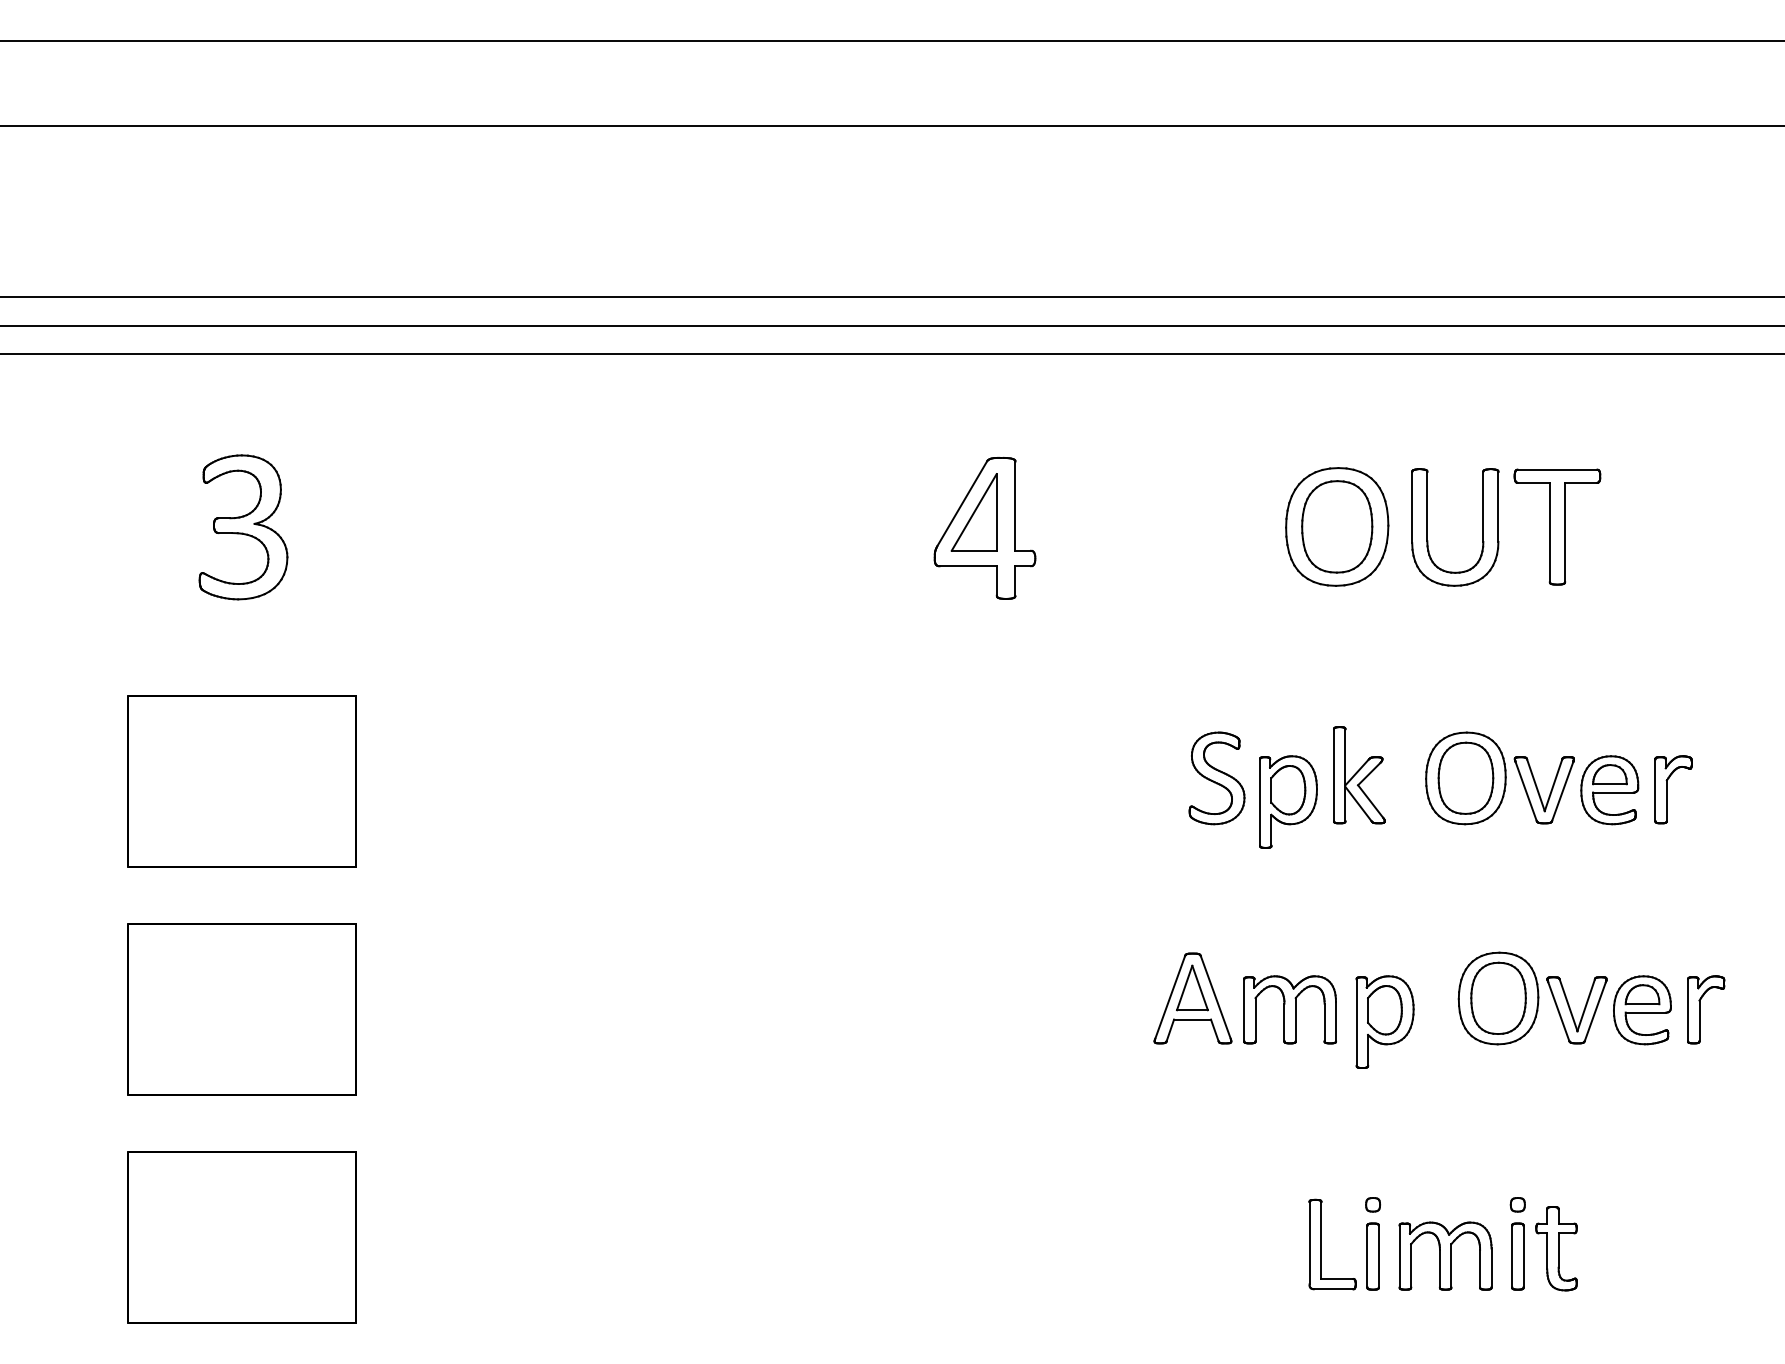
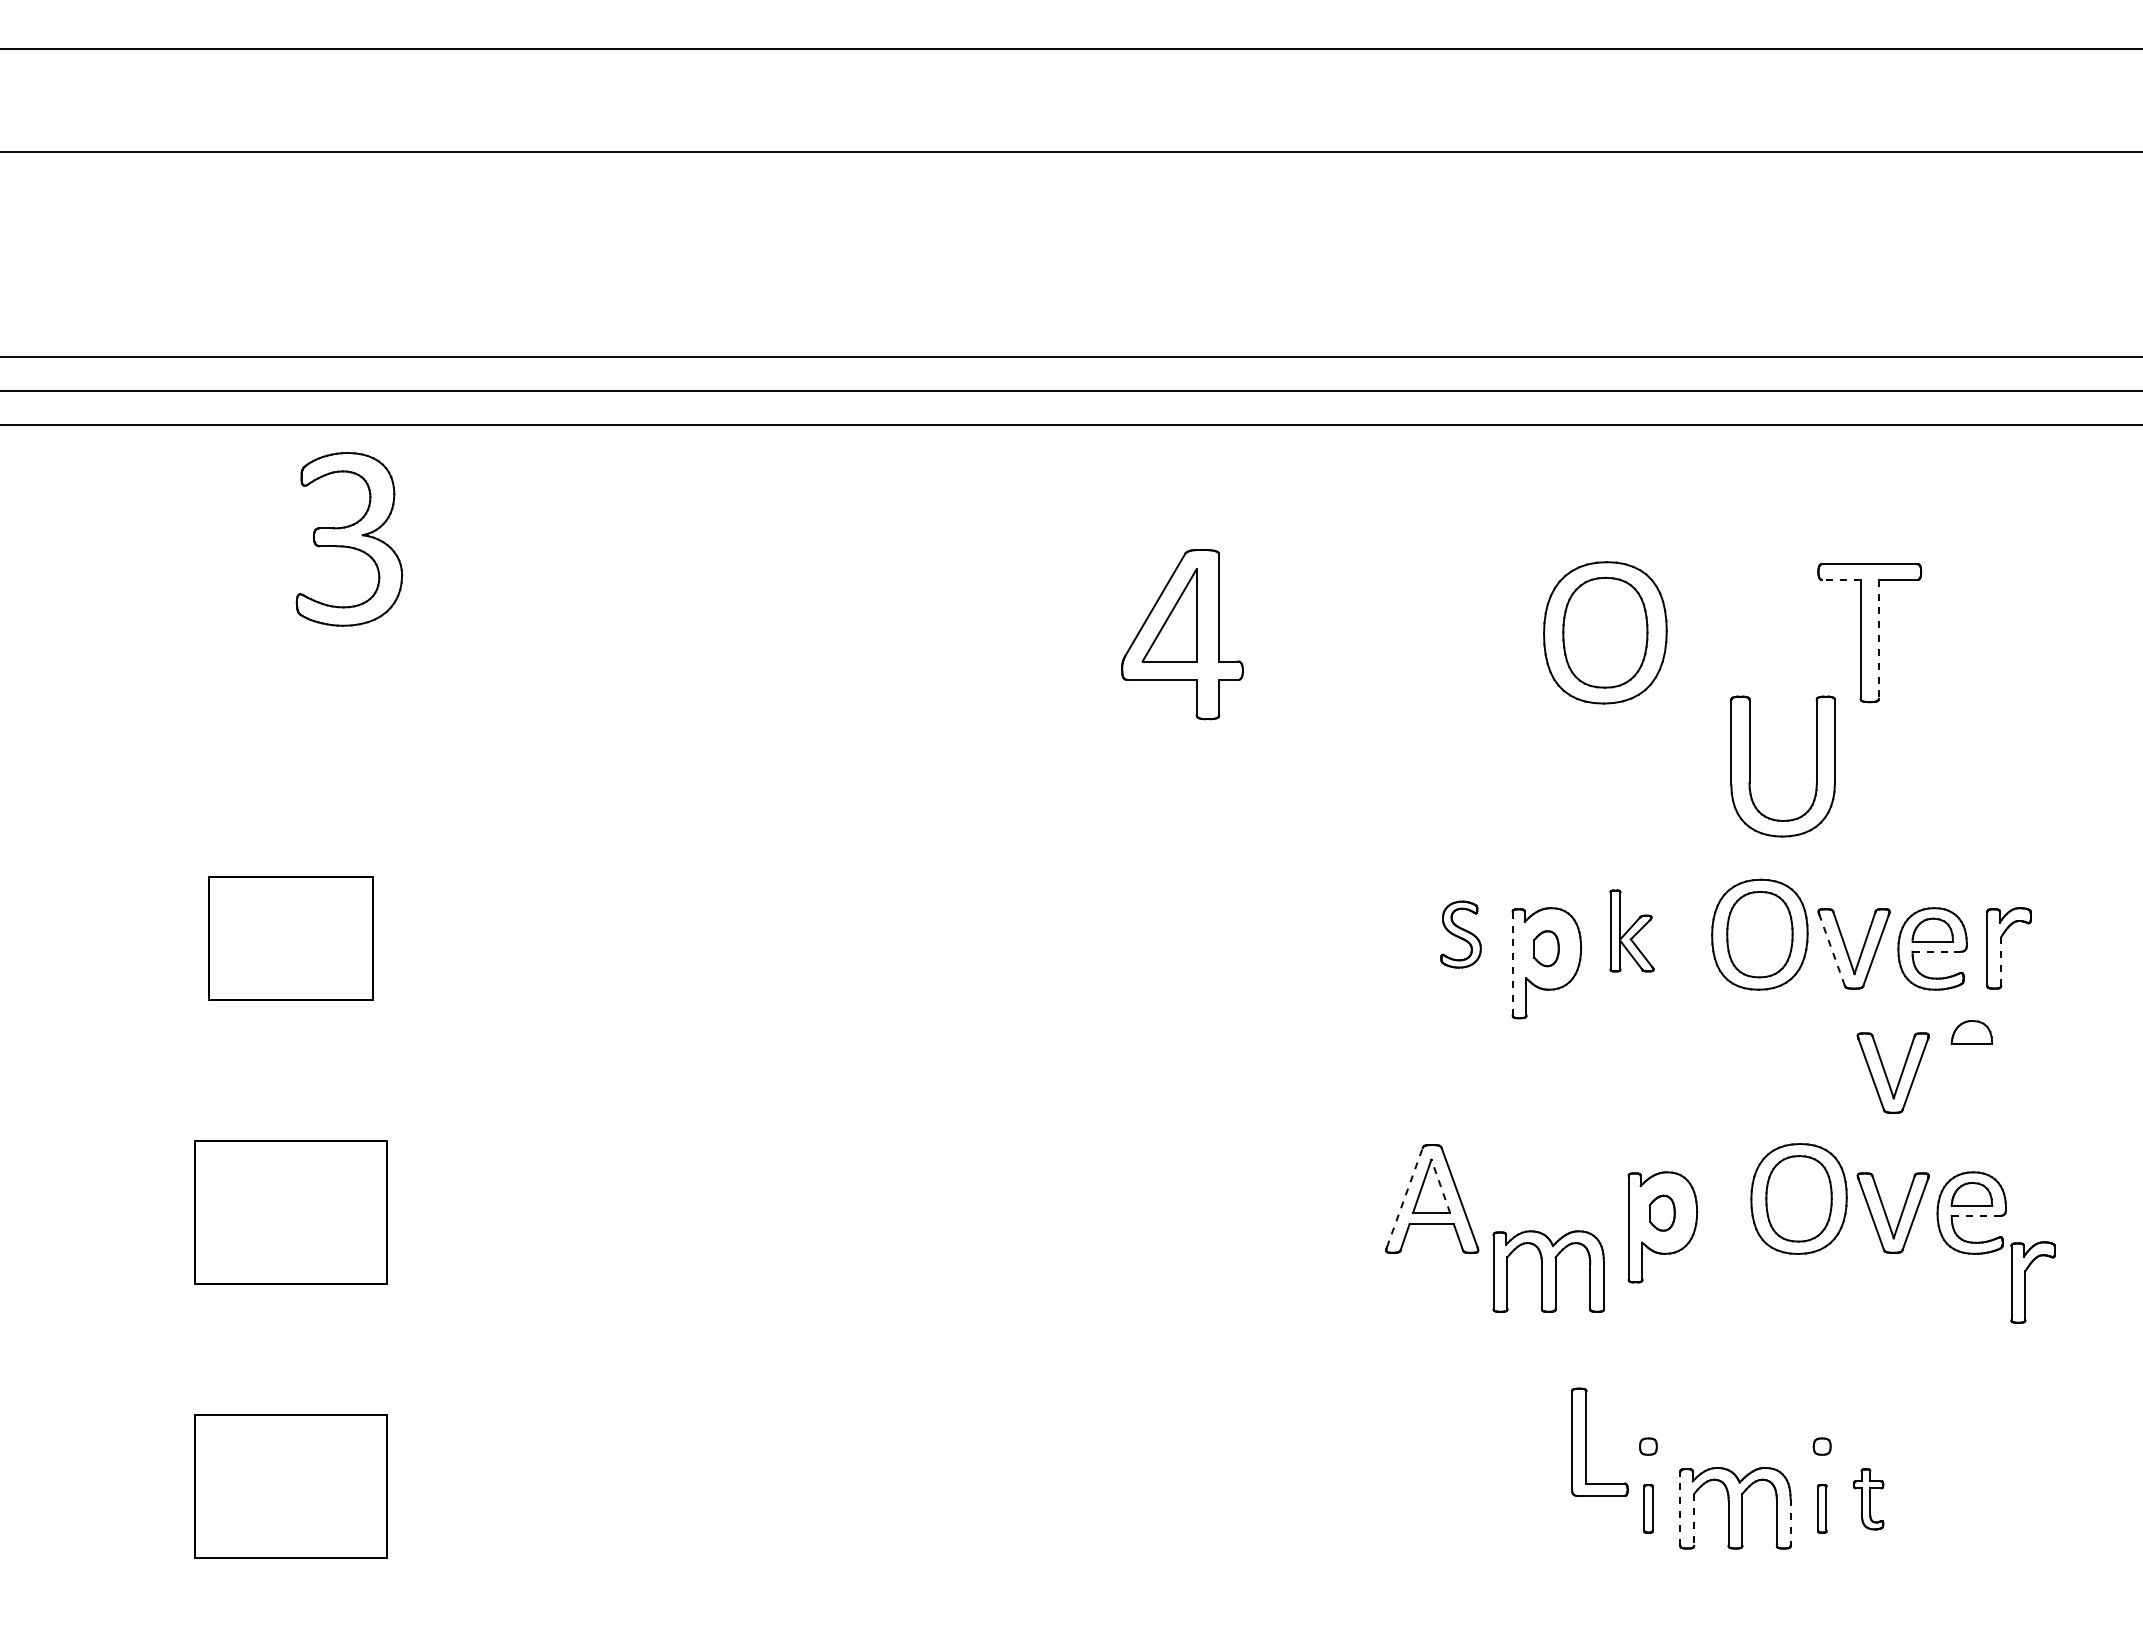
line: (1533, 482) -> (1840, 579), solid -> dashed
part: (243, 527) -> (349, 539), moved
part: (1428, 527) -> (1750, 766), moved
line: (1564, 532) -> (1878, 639), solid -> dashed
part: (1358, 774) -> (1631, 930), size x0.7
part: (1216, 778) -> (1460, 934), size x0.6
part: (241, 781) -> (290, 938), size x0.6
part: (1288, 789) -> (1546, 948), size x0.6
line: (1526, 790) -> (1832, 949), solid -> dashed
line: (1613, 792) -> (1936, 951), solid -> dashed
line: (1667, 801) -> (2001, 962), solid -> dashed
line: (1259, 802) -> (1512, 963), solid -> dashed
part: (1642, 859) -> (1971, 1032), added
part: (1571, 893) -> (1886, 1073), added
line: (1199, 987) -> (1440, 1185), solid -> dashed
line: (1169, 997) -> (1404, 1197), solid -> dashed
part: (241, 1009) -> (290, 1212), size x0.7
part: (1289, 1009) -> (1548, 1271), moved
part: (1699, 1009) -> (2025, 1282), moved
part: (1384, 1010) -> (1662, 1213), size x0.6
line: (1645, 1012) -> (1975, 1215), solid -> dashed
part: (241, 1238) -> (290, 1486), size x0.7
part: (1321, 1243) -> (1586, 1441), moved
part: (1556, 1248) -> (1868, 1499), size x0.6
part: (1373, 1256) -> (1648, 1508), size x0.6
line: (1399, 1256) -> (1680, 1508), solid -> dashed
part: (1518, 1256) -> (1822, 1508), size x0.6
line: (1411, 1265) -> (1694, 1519), solid -> dashed
line: (1491, 1268) -> (1790, 1522), solid -> dashed

